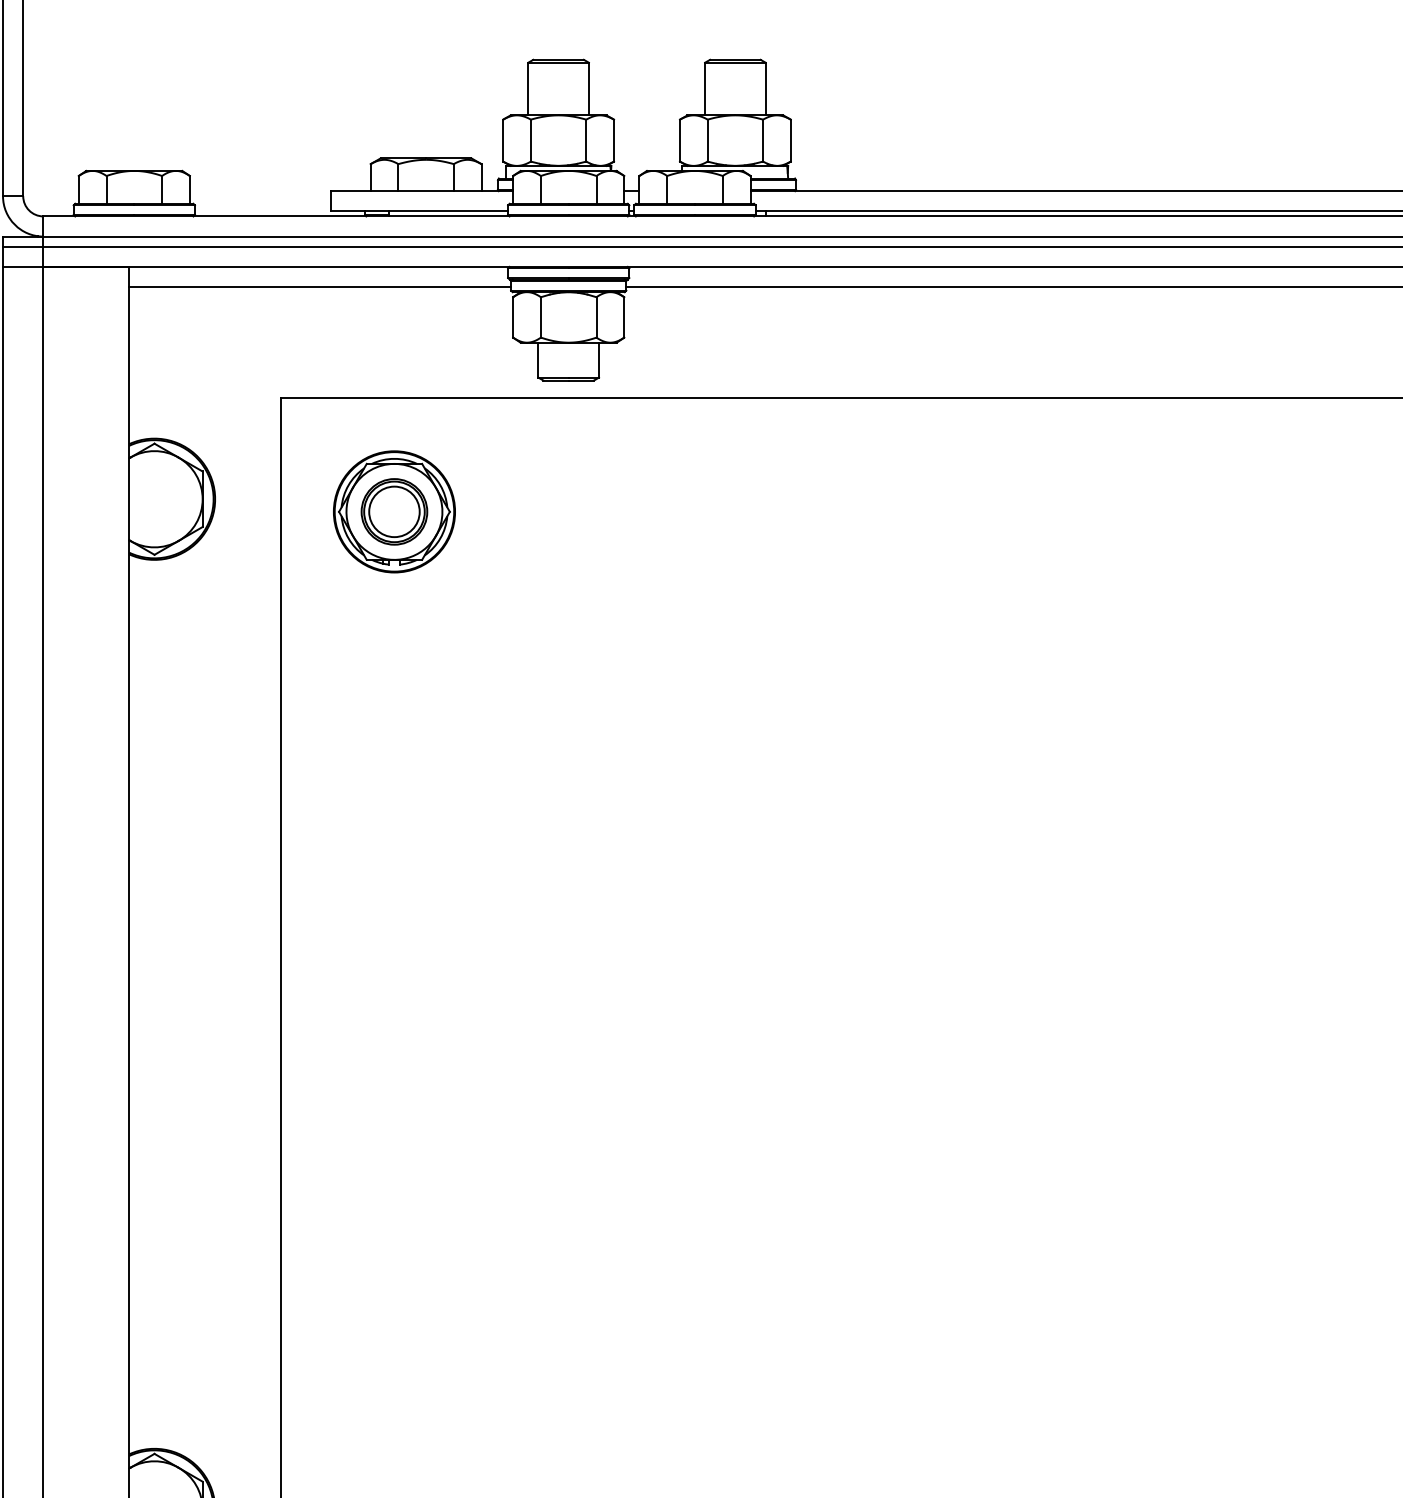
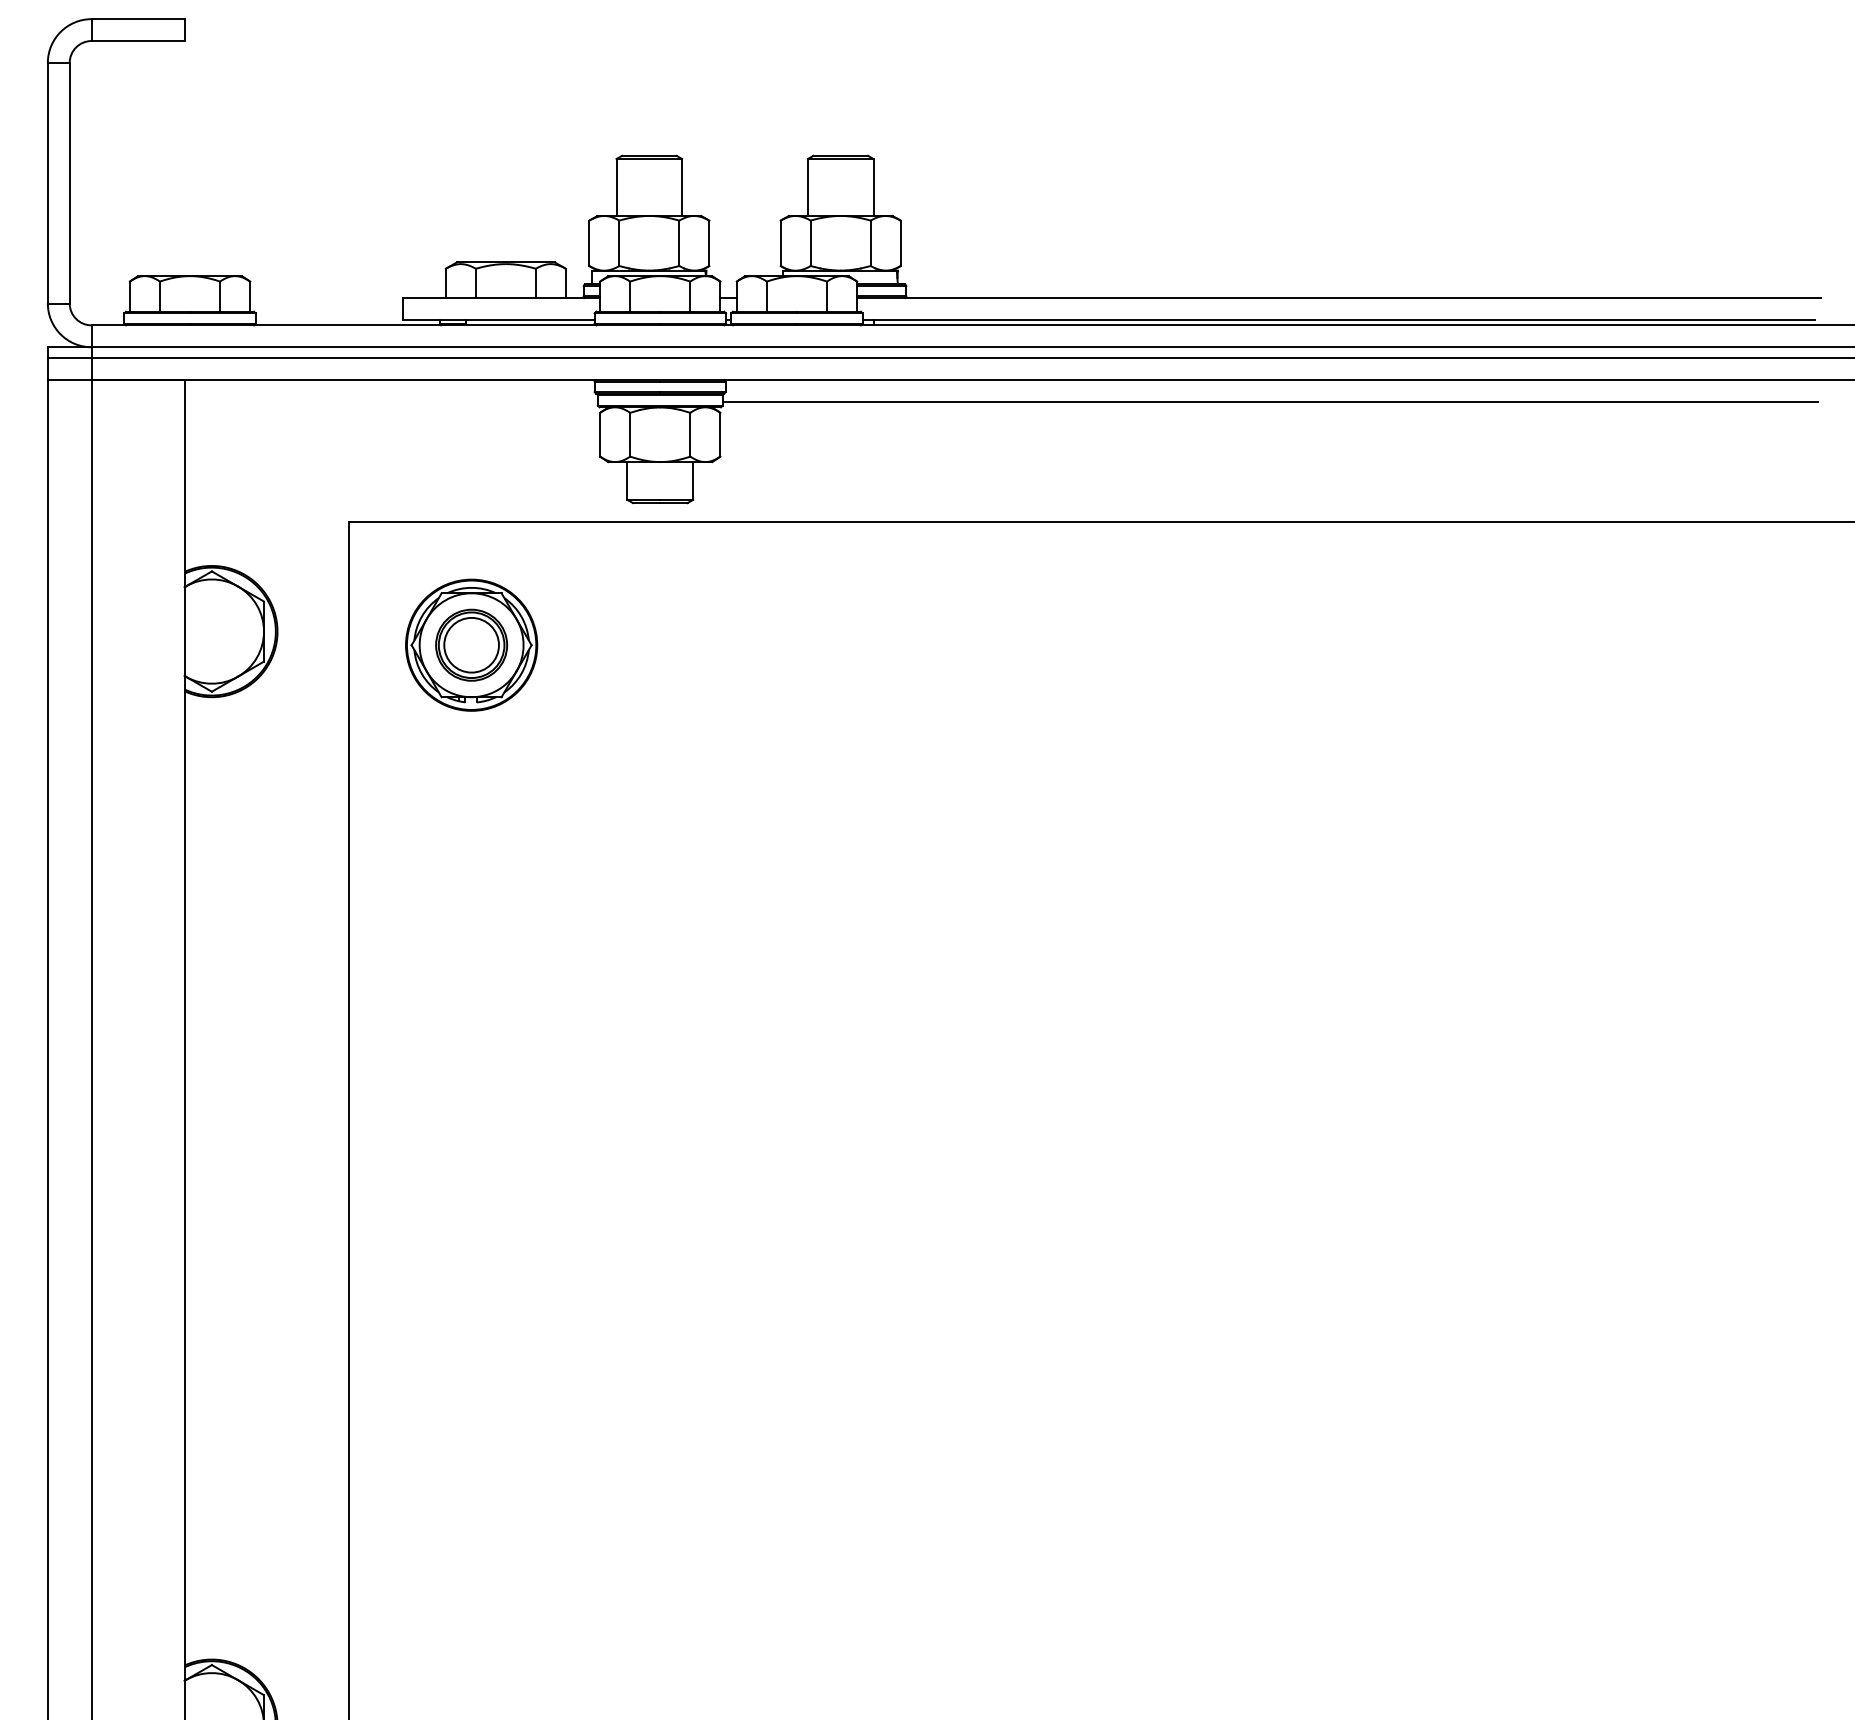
line: (319, 286) -> (390, 401), removed

